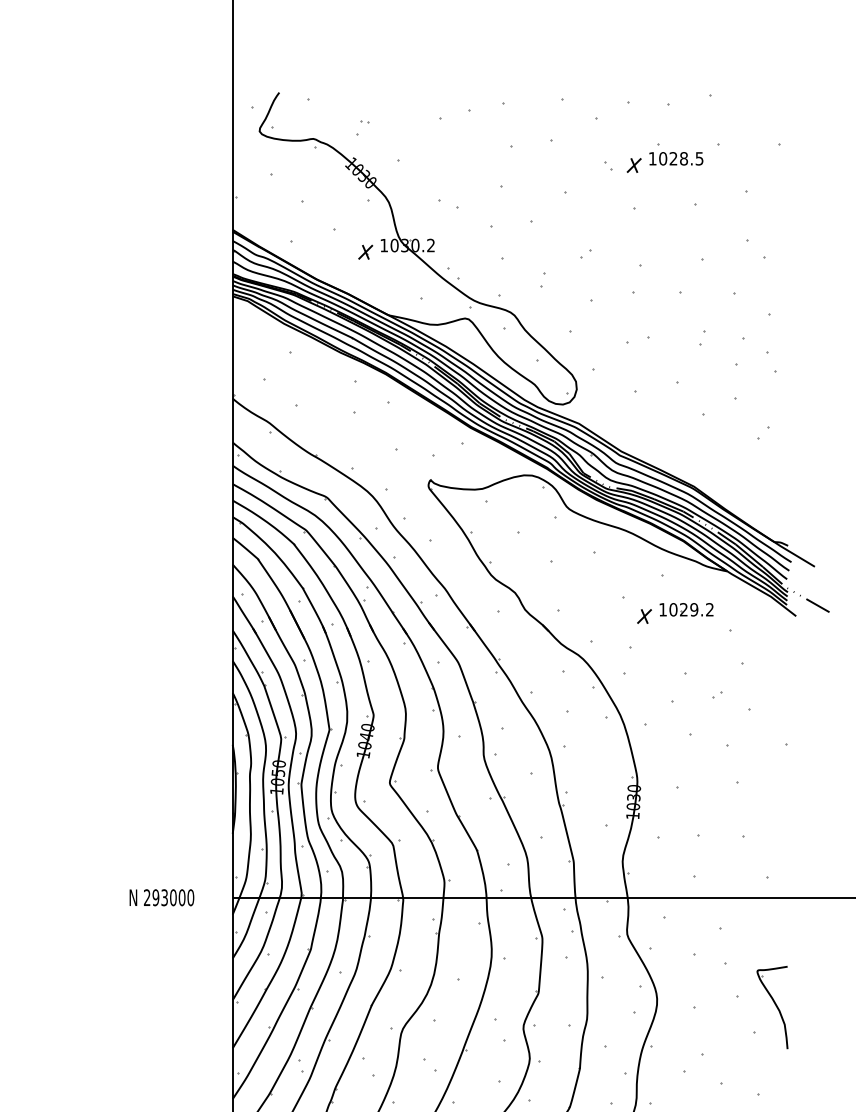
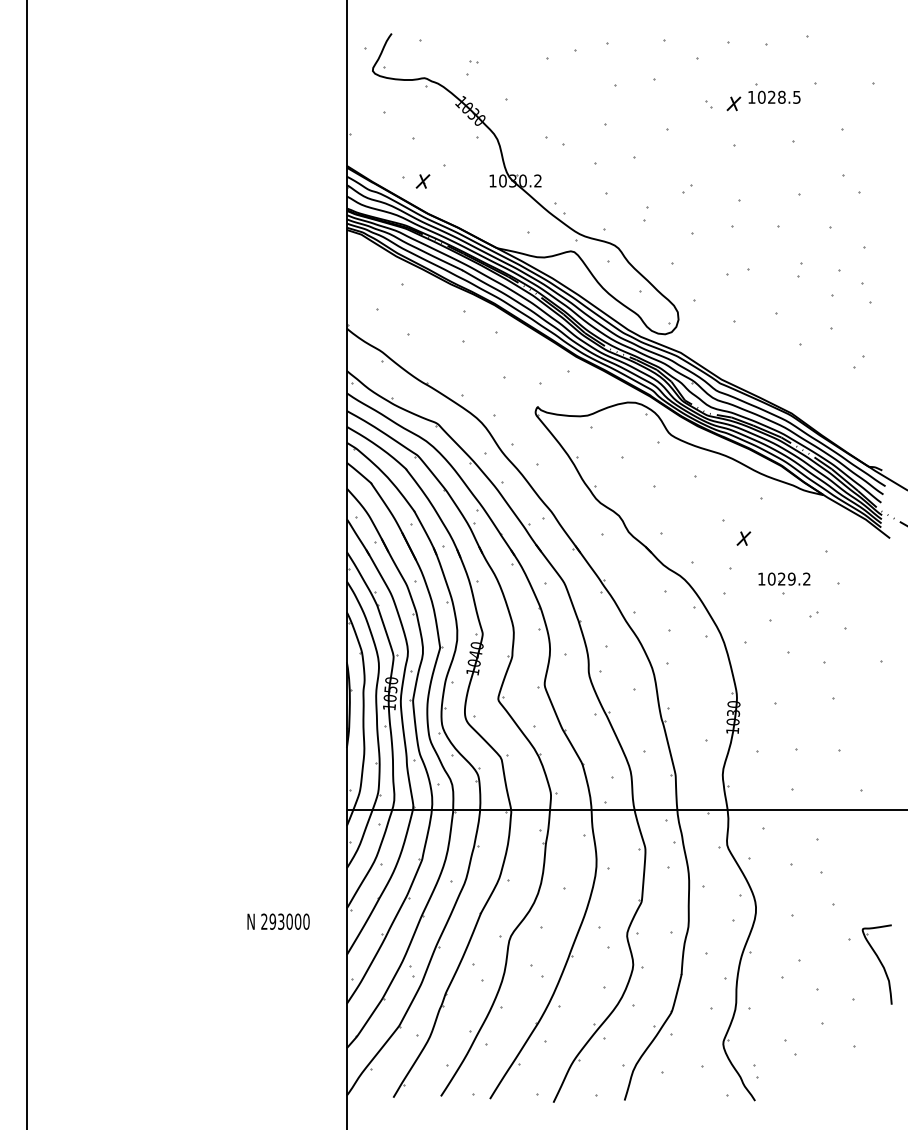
part: (365, 252) -> (422, 181), moved
part: (686, 609) -> (784, 578), moved
text: (161, 897) -> (278, 921), moved
part: (771, 1007) -> (876, 964), moved

